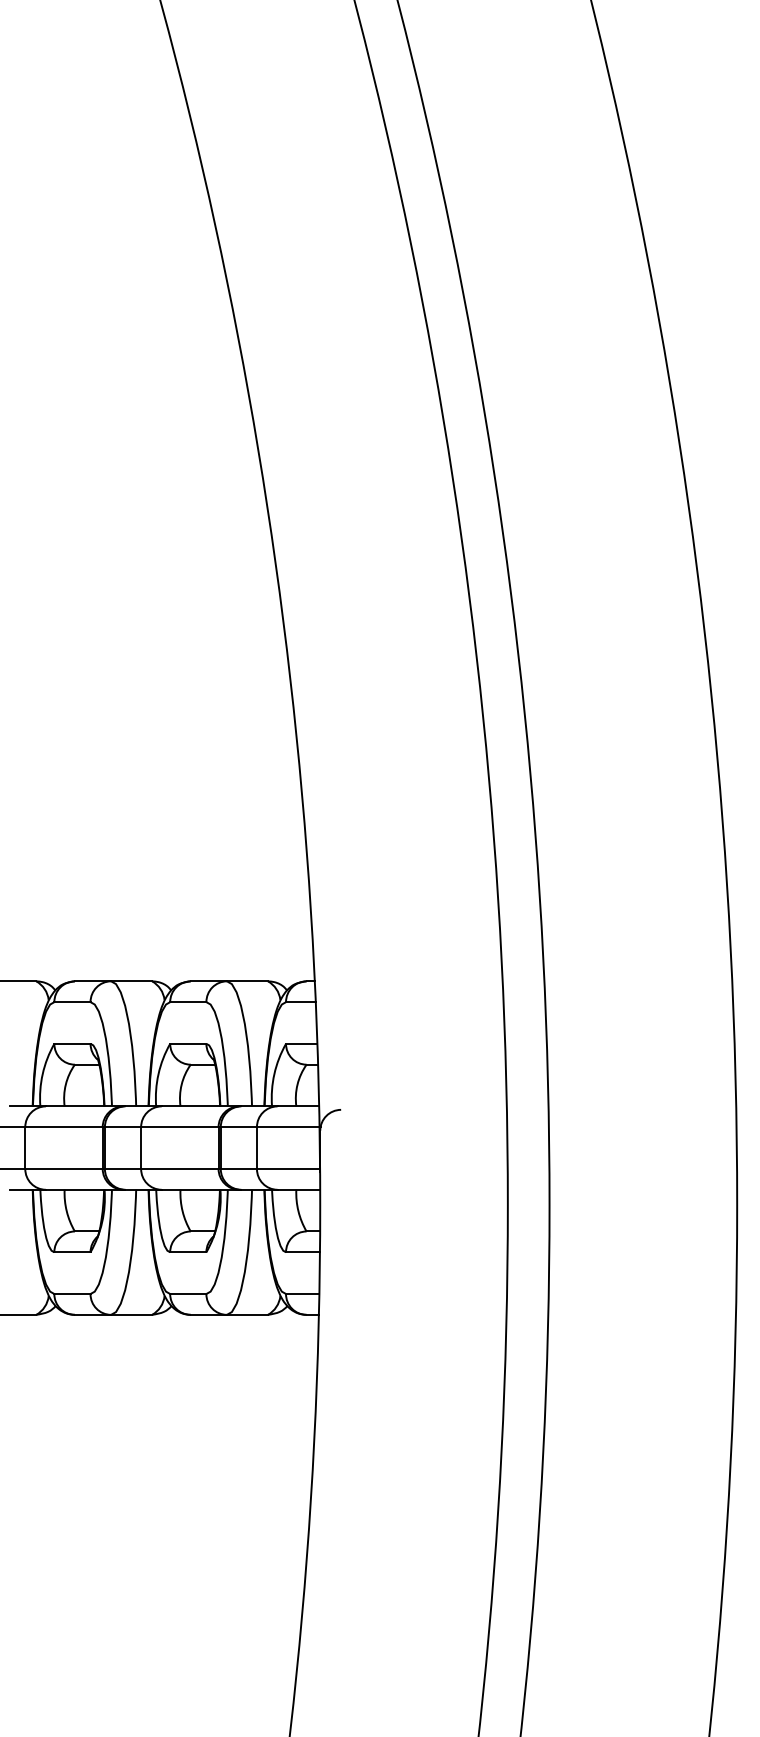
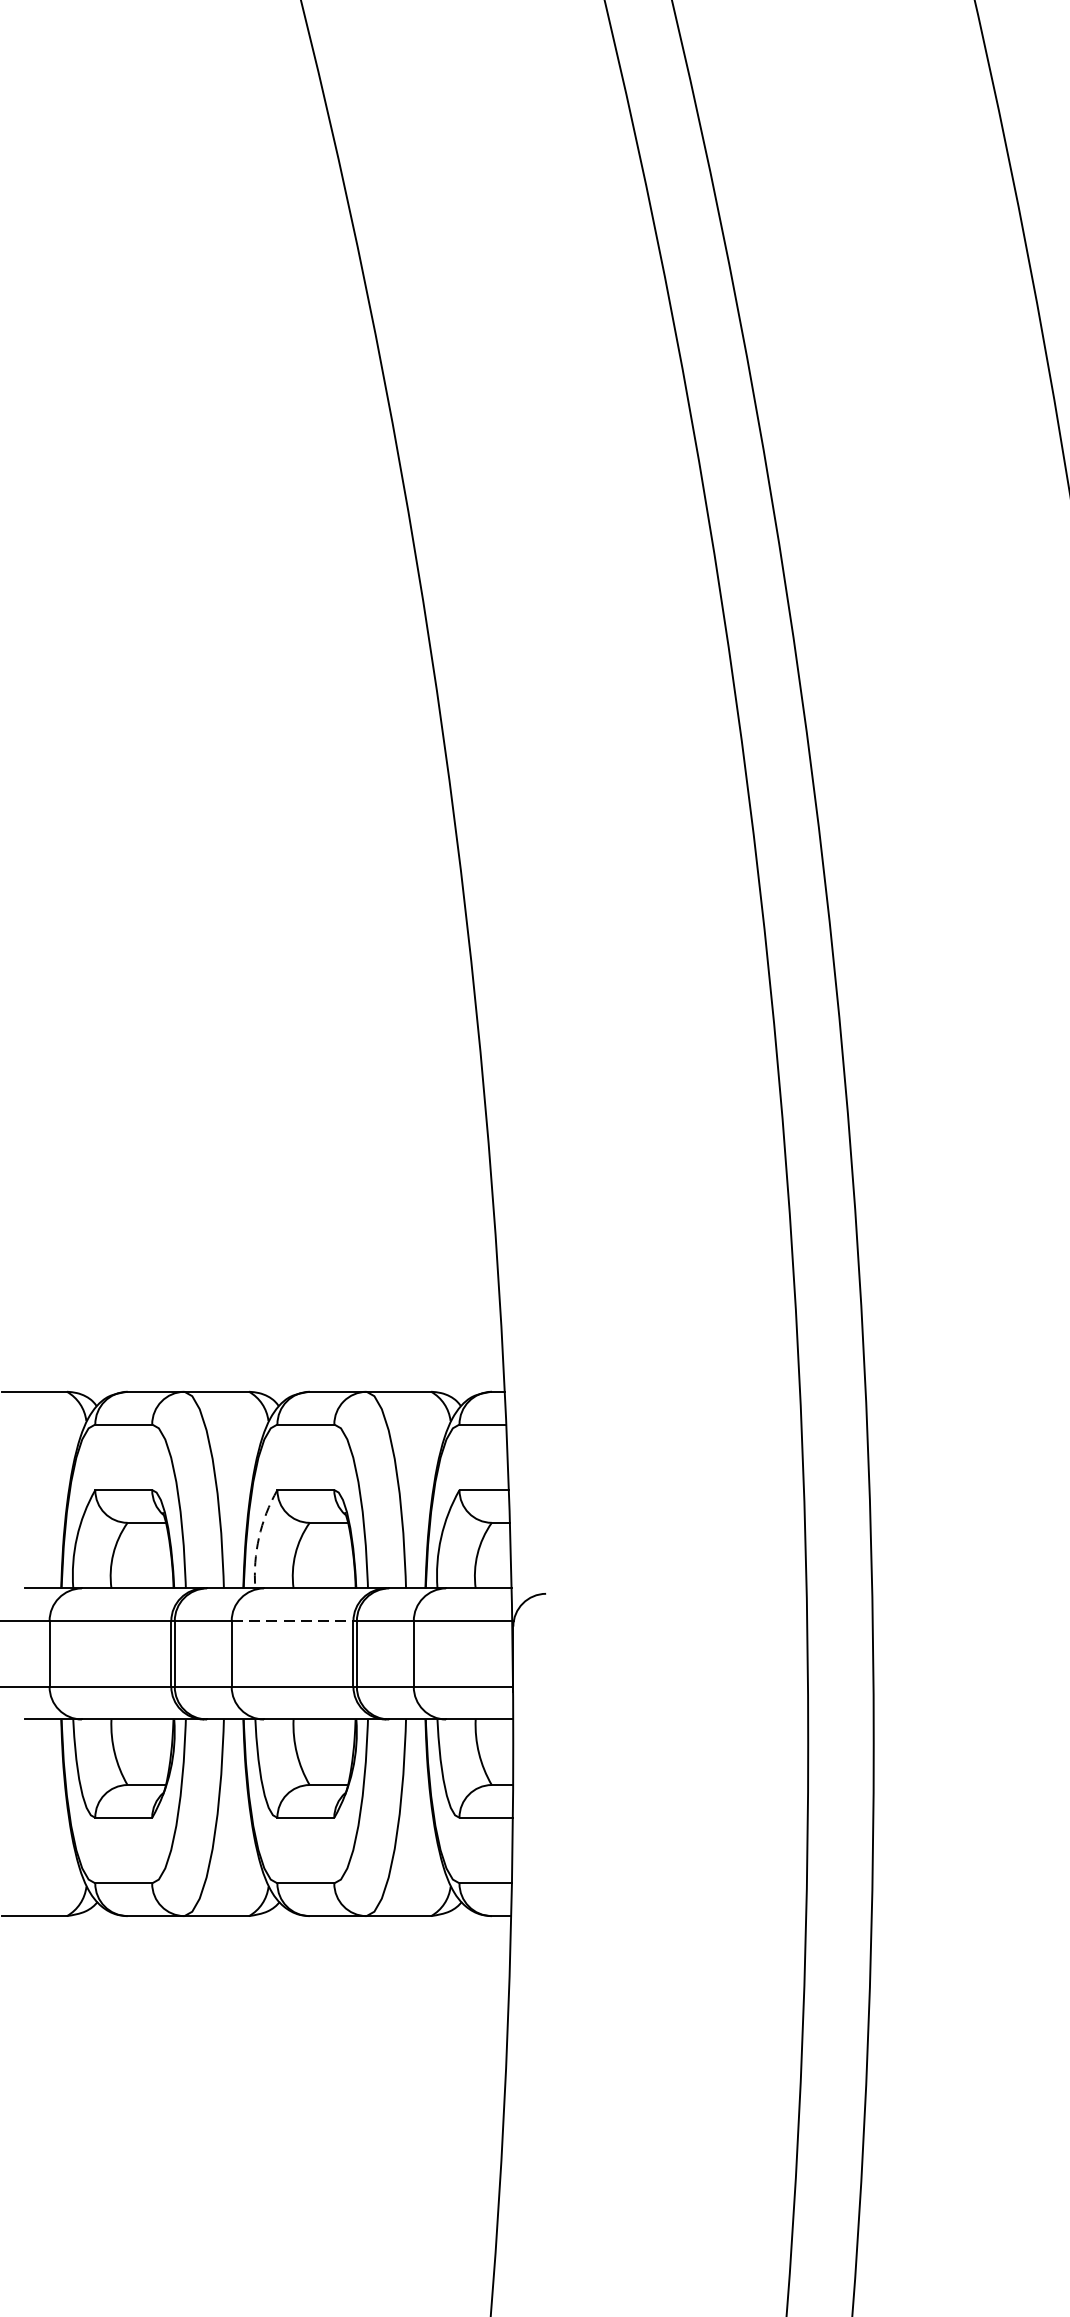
arc: (158, 1074) -> (259, 1538), solid -> dashed
line: (179, 1127) -> (292, 1621), solid -> dashed

